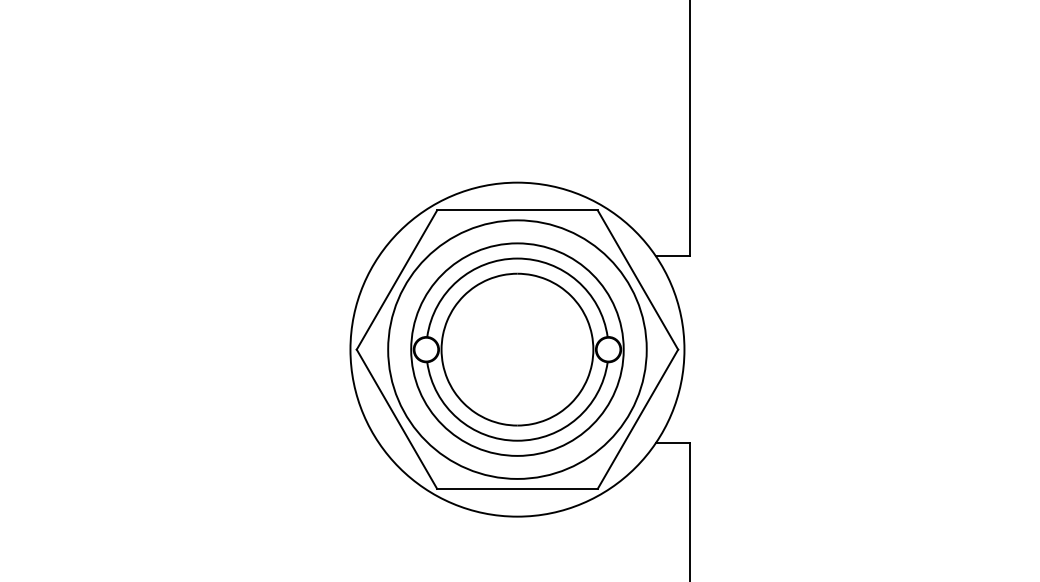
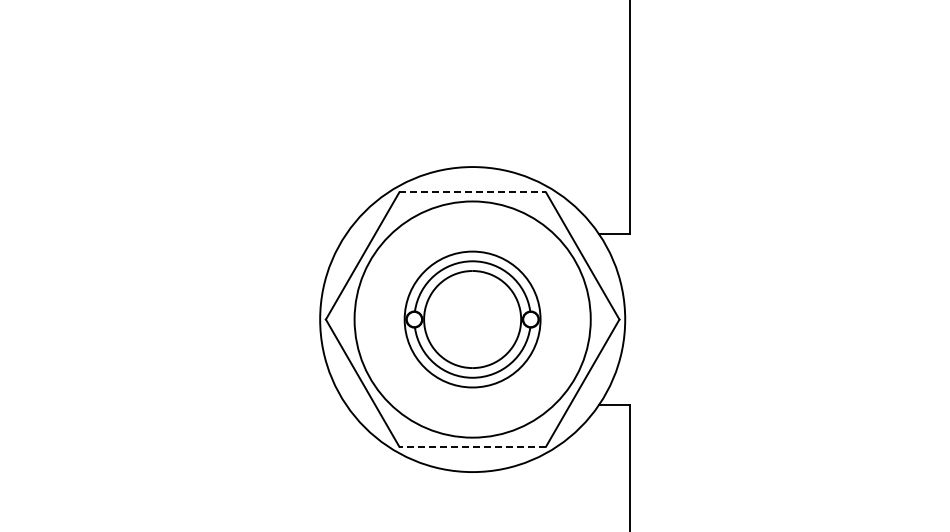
line: (518, 210) -> (473, 192), solid -> dashed
part: (517, 349) -> (472, 319), size x0.7
line: (517, 488) -> (472, 446), solid -> dashed

